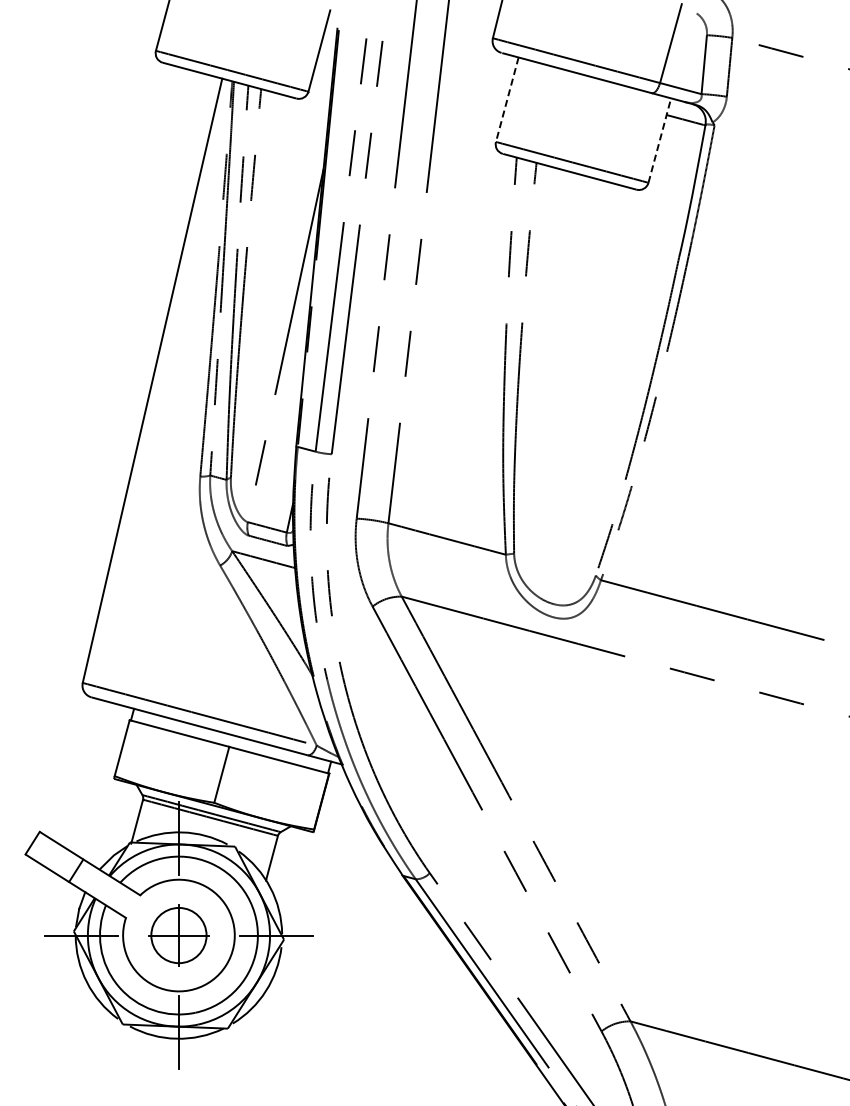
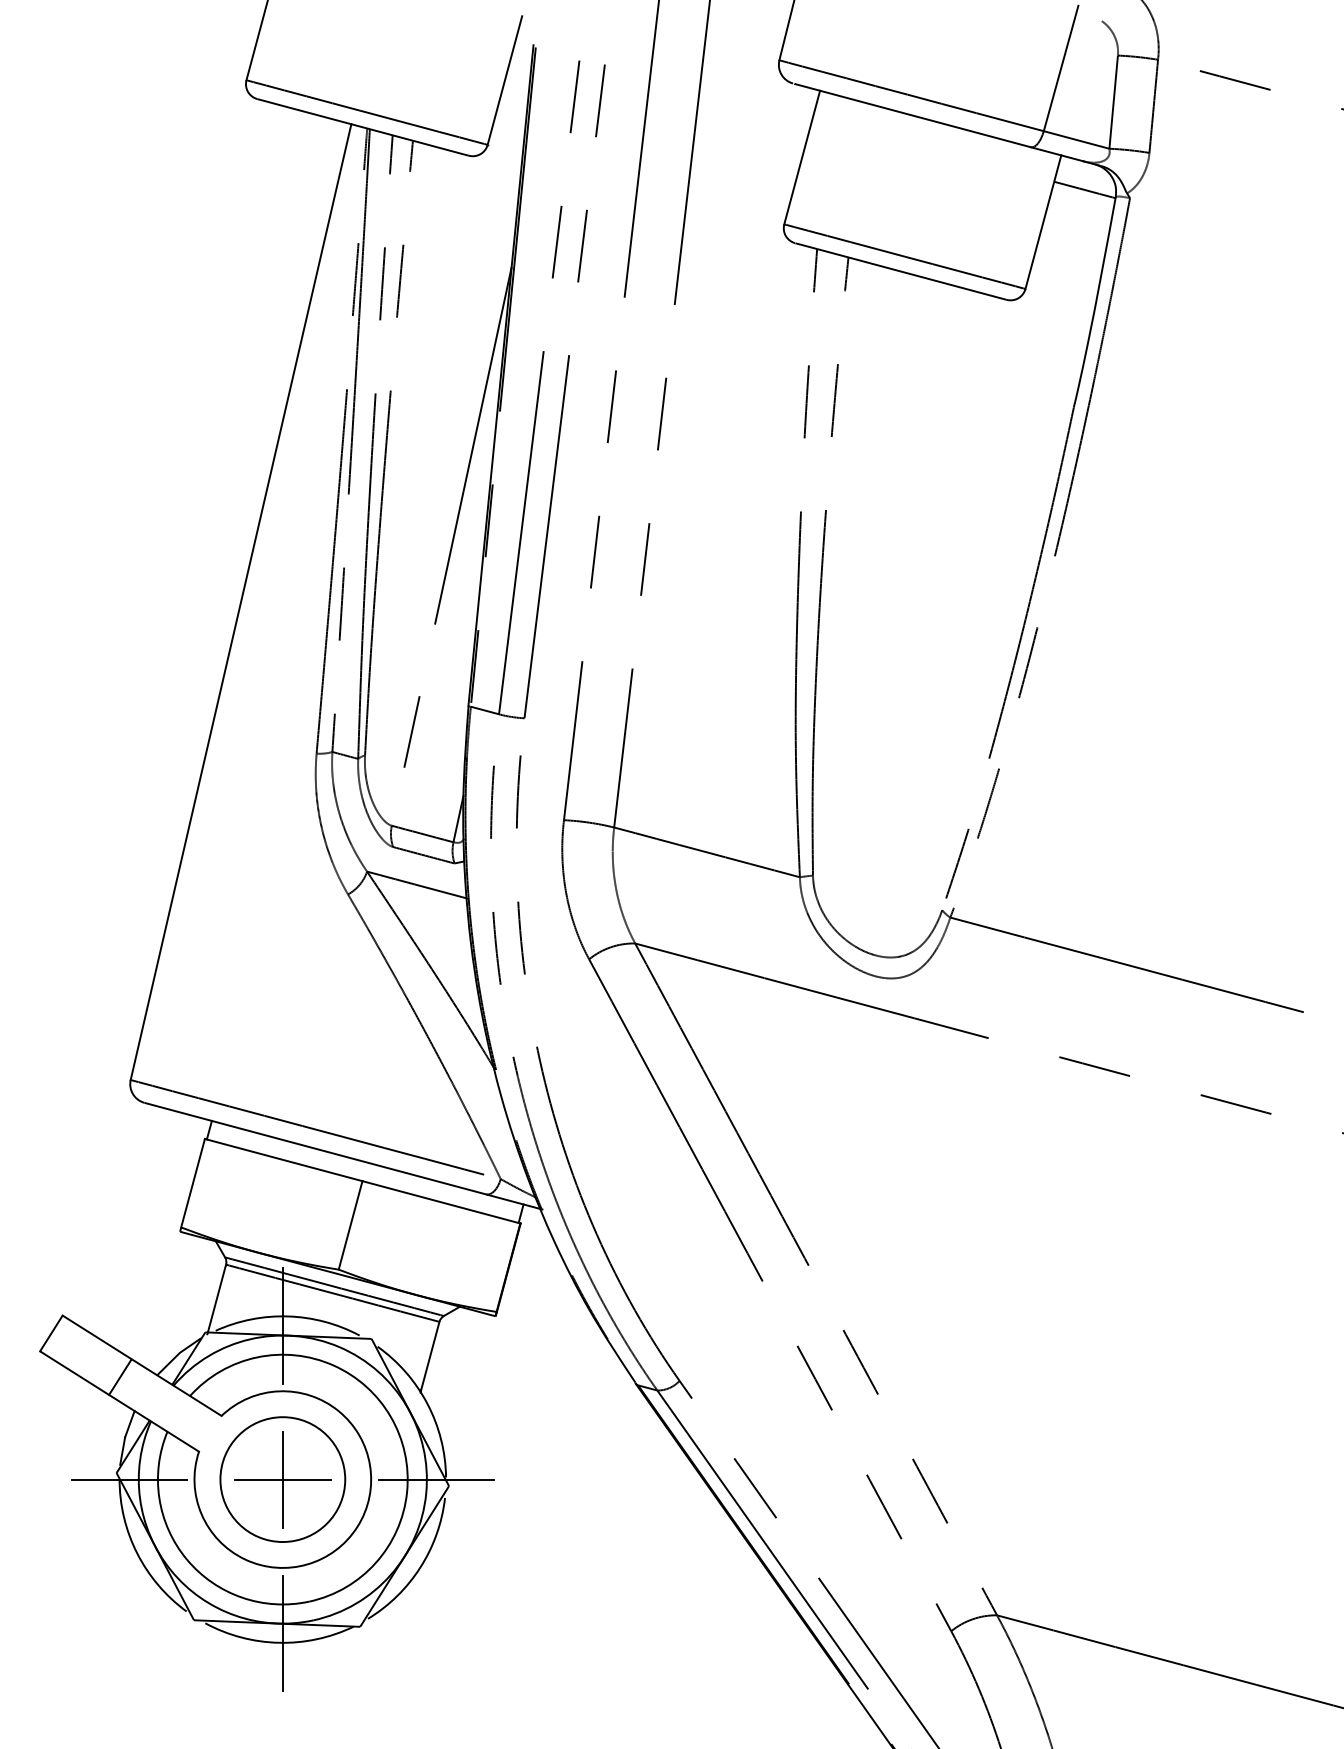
line: (507, 99) -> (802, 157), dashed -> solid
line: (659, 140) -> (1042, 222), dashed -> solid
circle: (178, 935) -> (282, 1479), size x1.43

